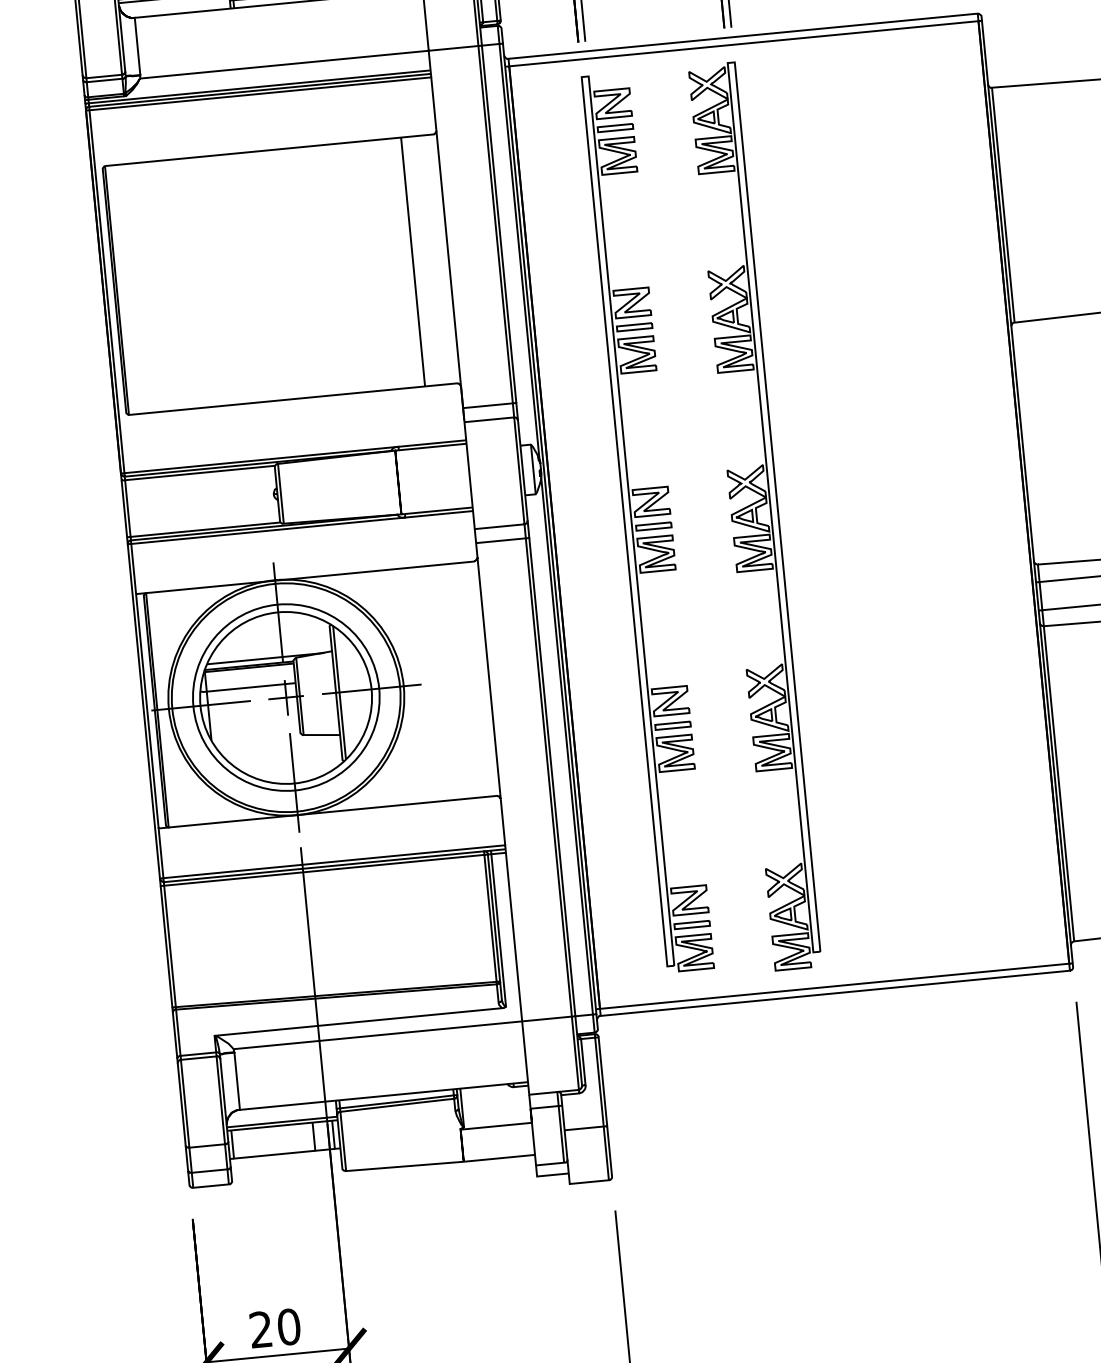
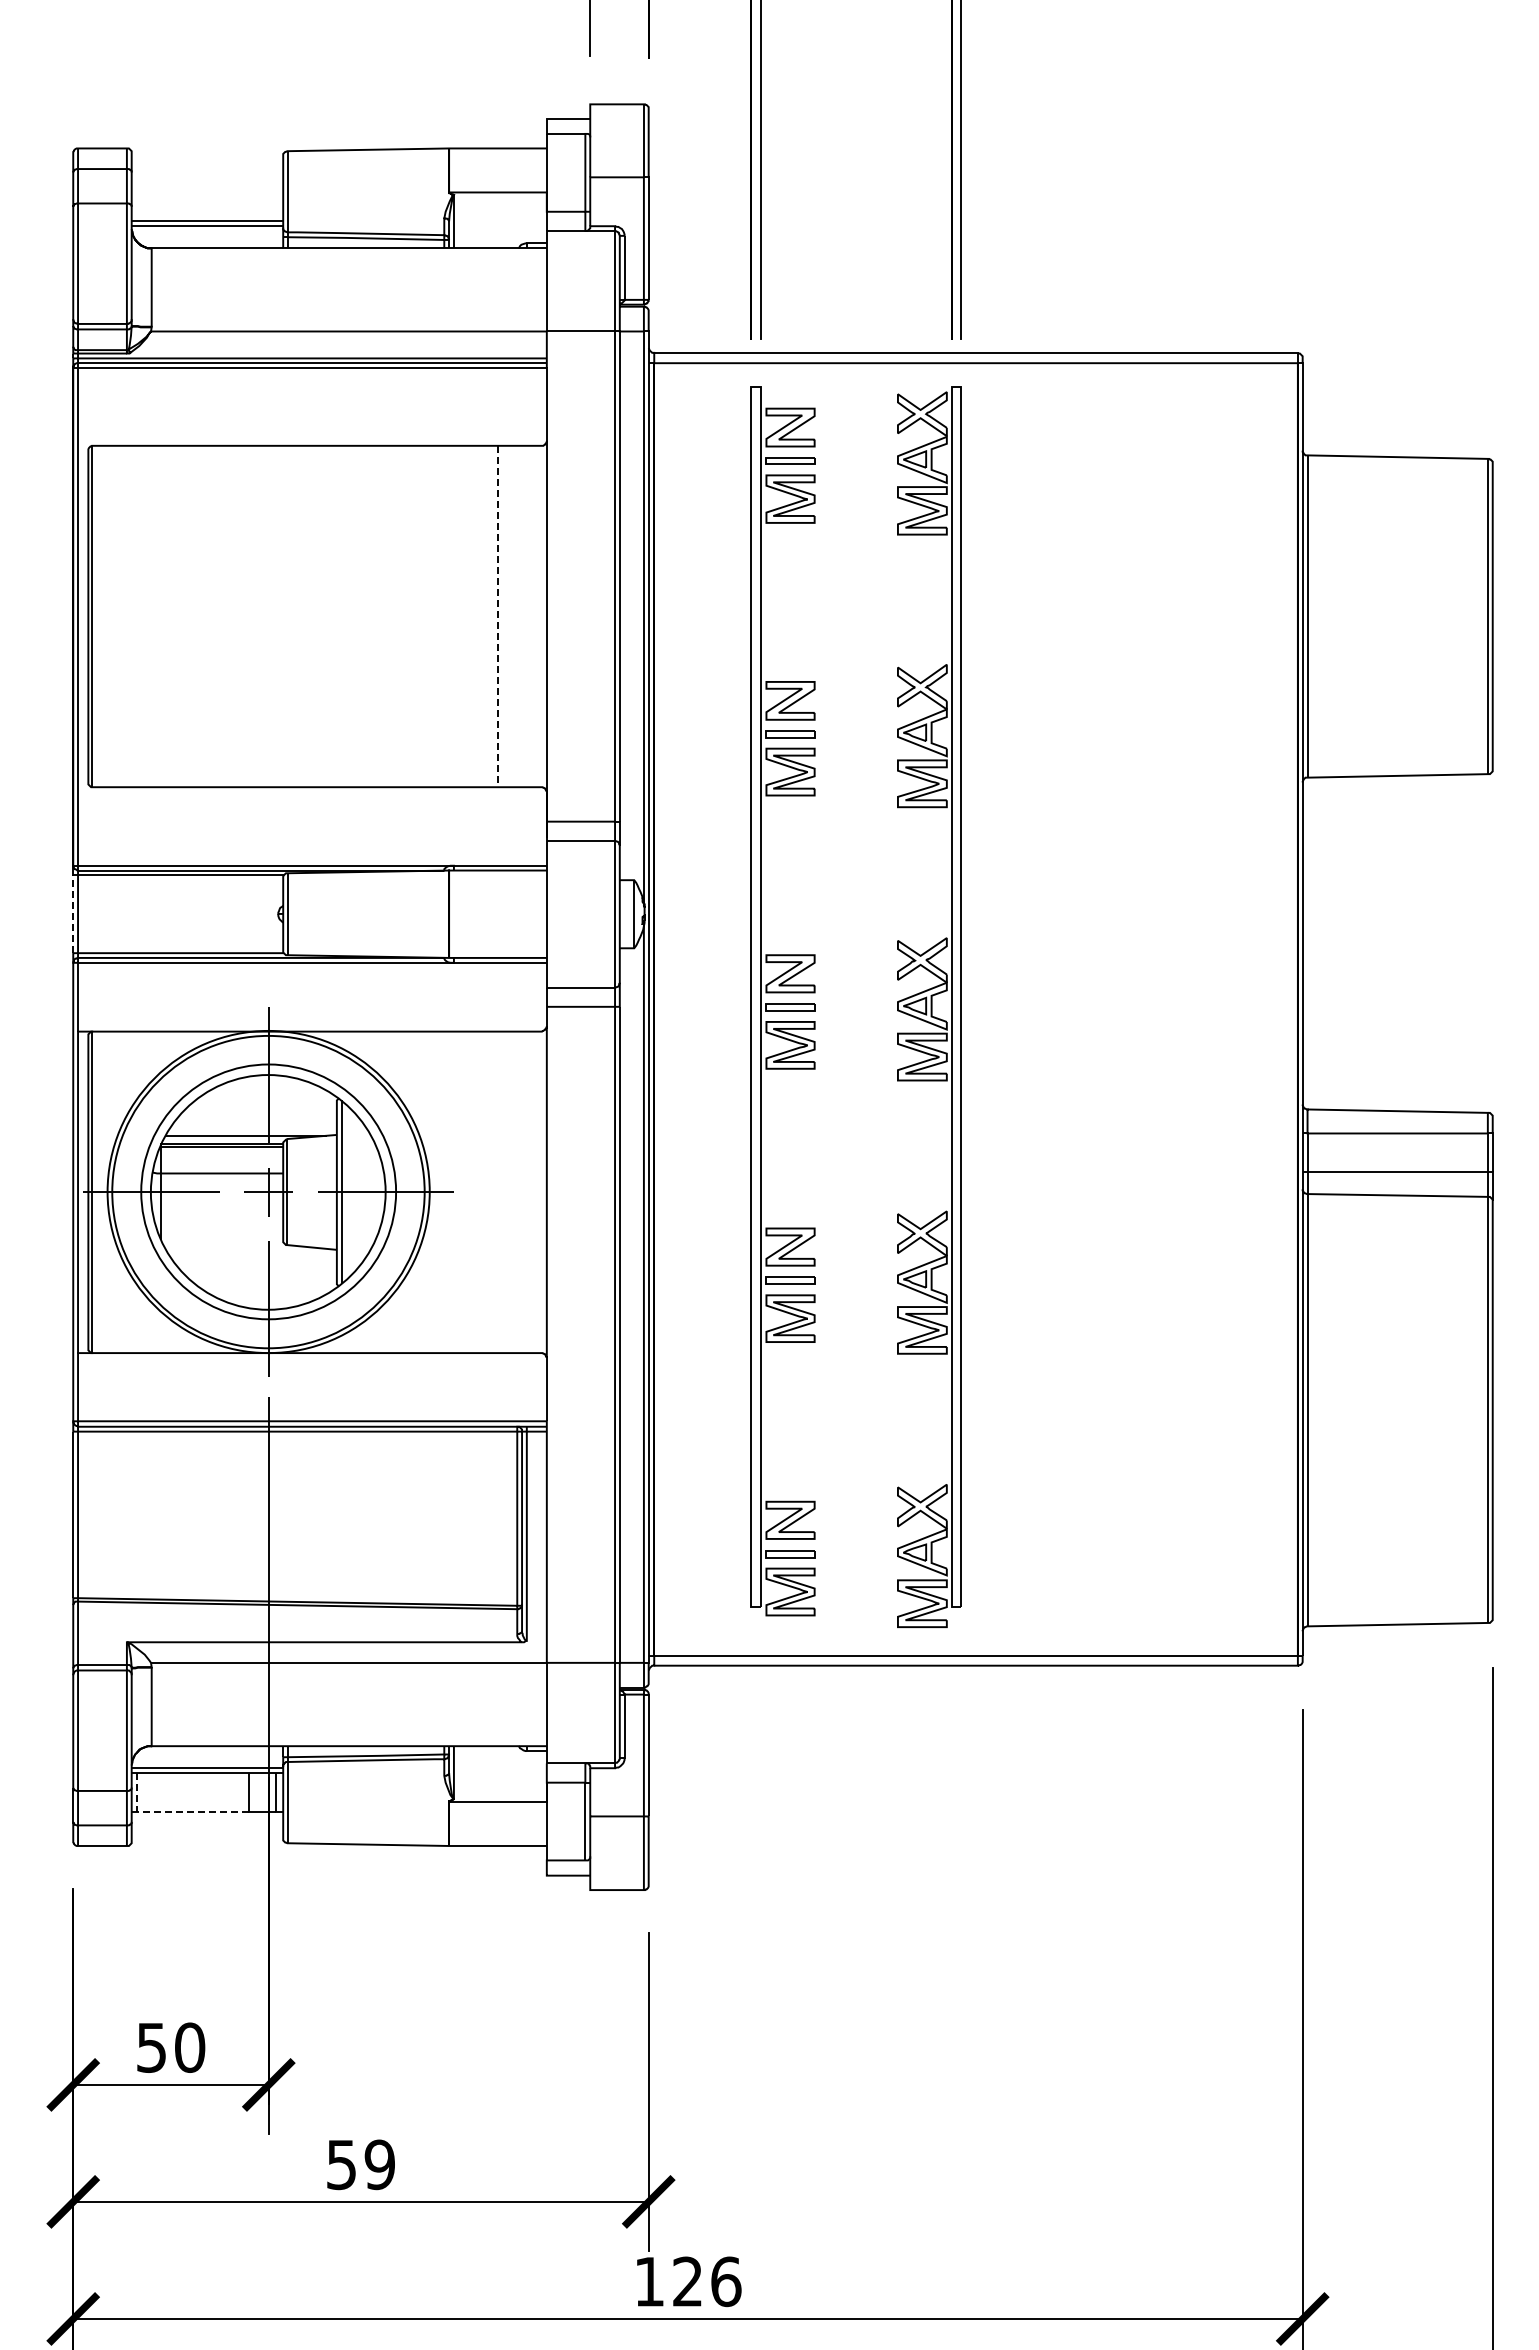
line: (412, 262) -> (497, 616), solid -> dashed
line: (124, 509) -> (73, 914), solid -> dashed
line: (260, 1155) -> (173, 1811), solid -> dashed
text: (260, 1329) -> (151, 2047), 20 -> 50

